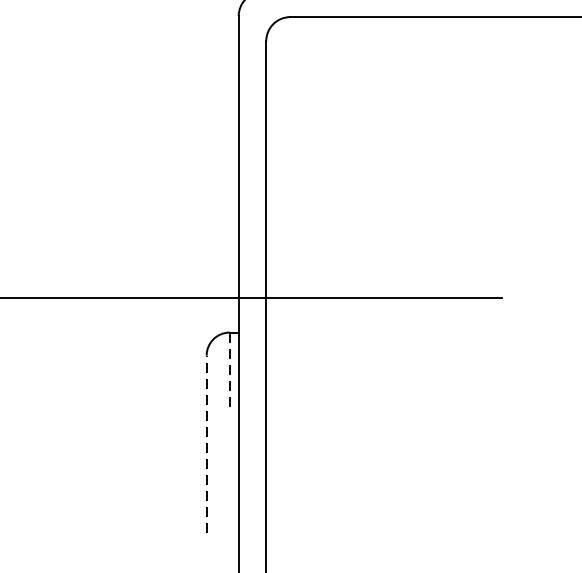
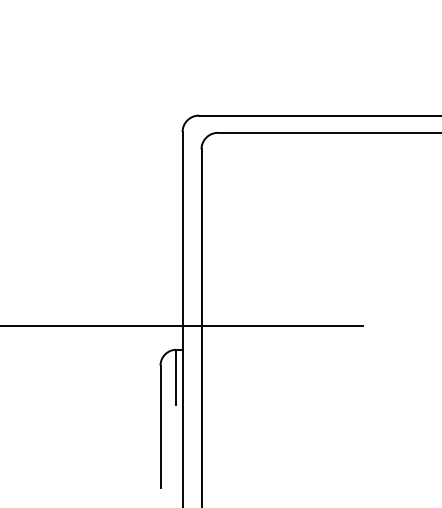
line: (229, 372) -> (176, 377), dashed -> solid
line: (206, 444) -> (160, 426), dashed -> solid

